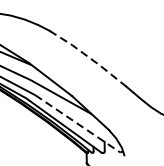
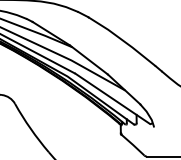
line: (89, 57) -> (123, 40), dashed -> solid
line: (77, 123) -> (112, 98), dashed -> solid

